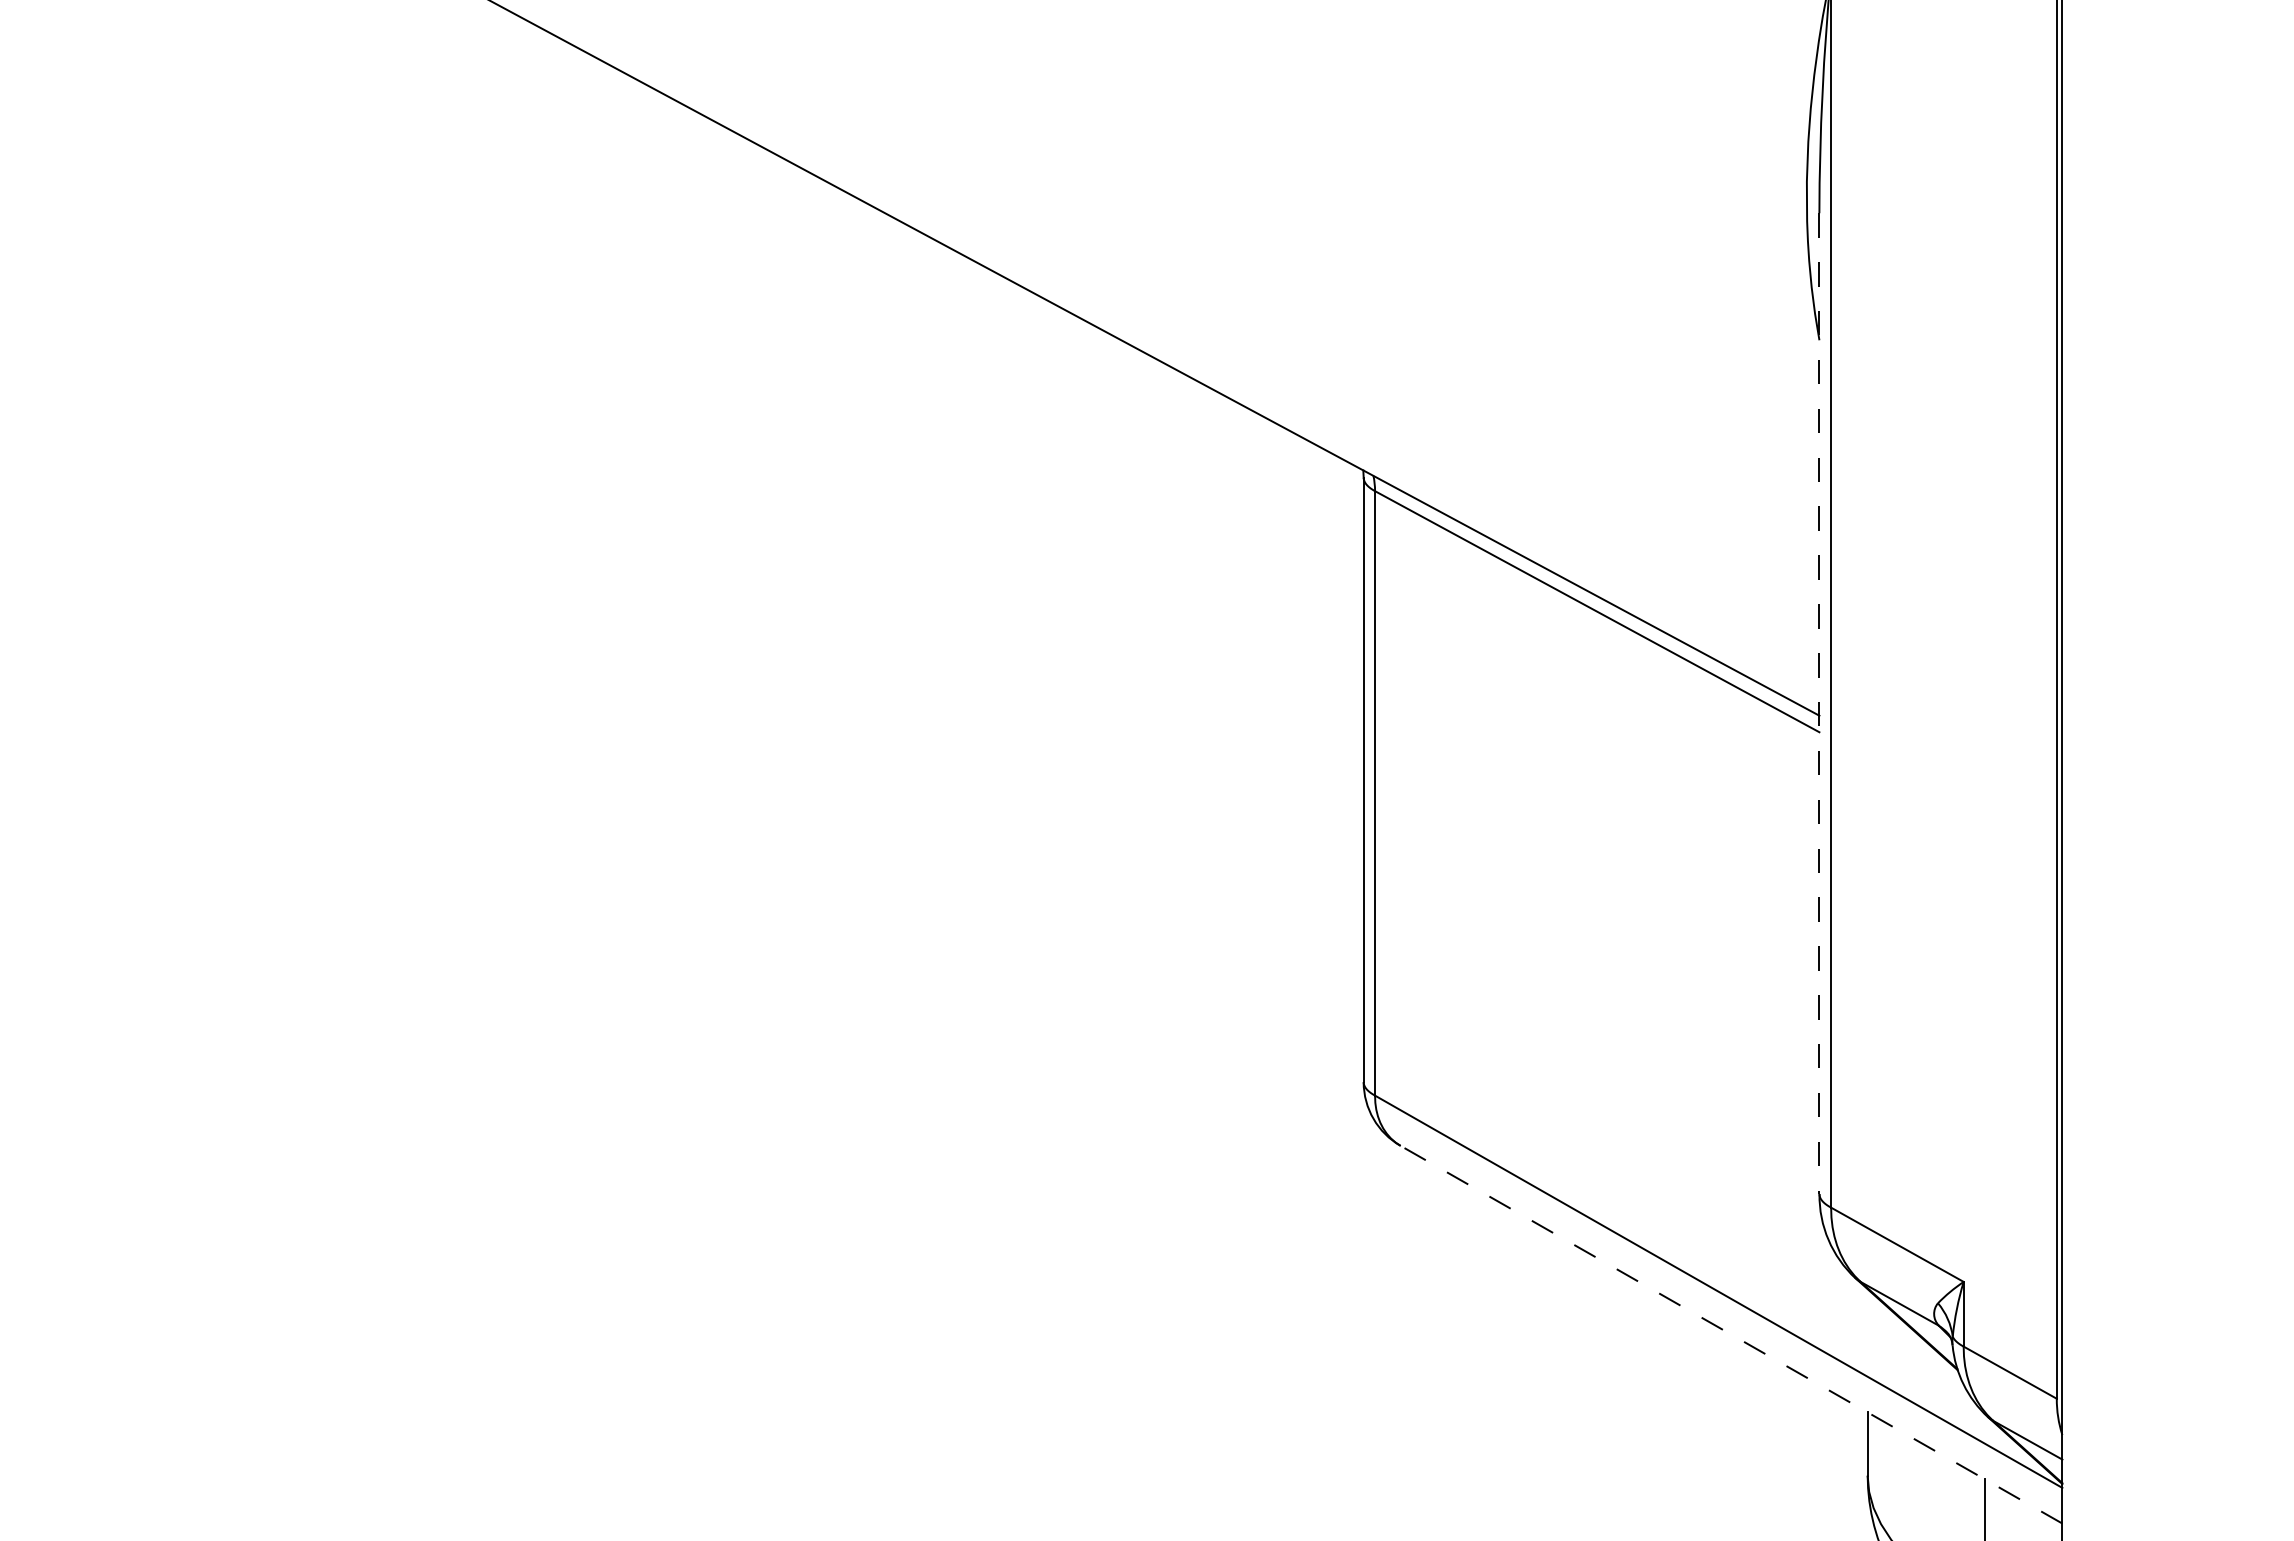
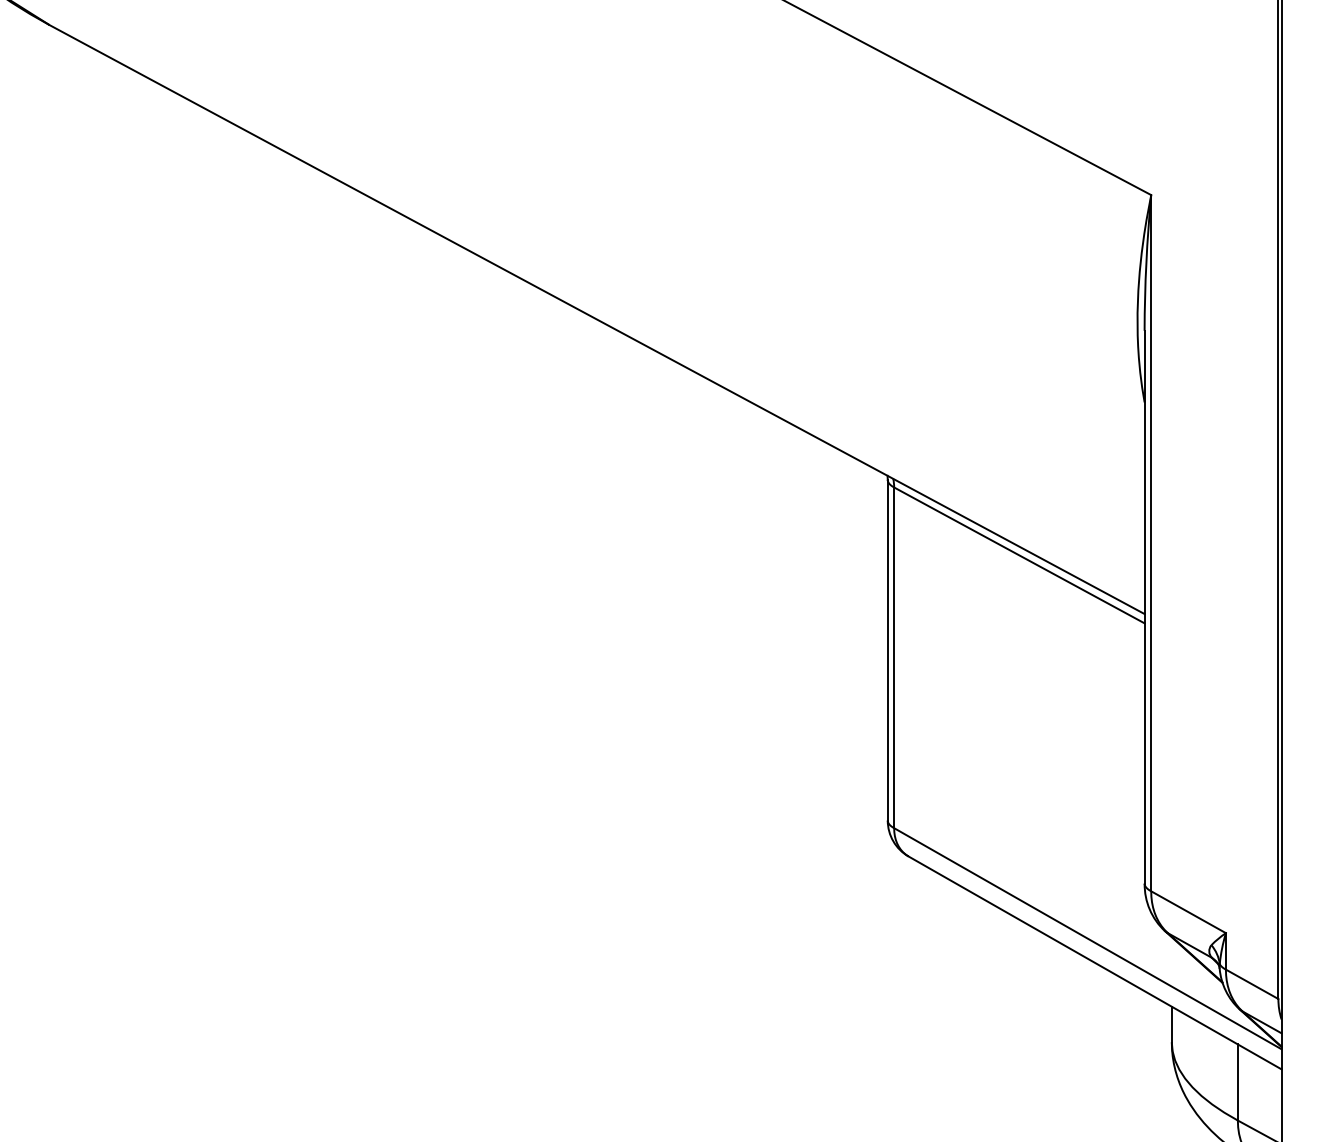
line: (1819, 704) -> (1144, 607), dashed -> solid
line: (1732, 1333) -> (1095, 962), dashed -> solid

